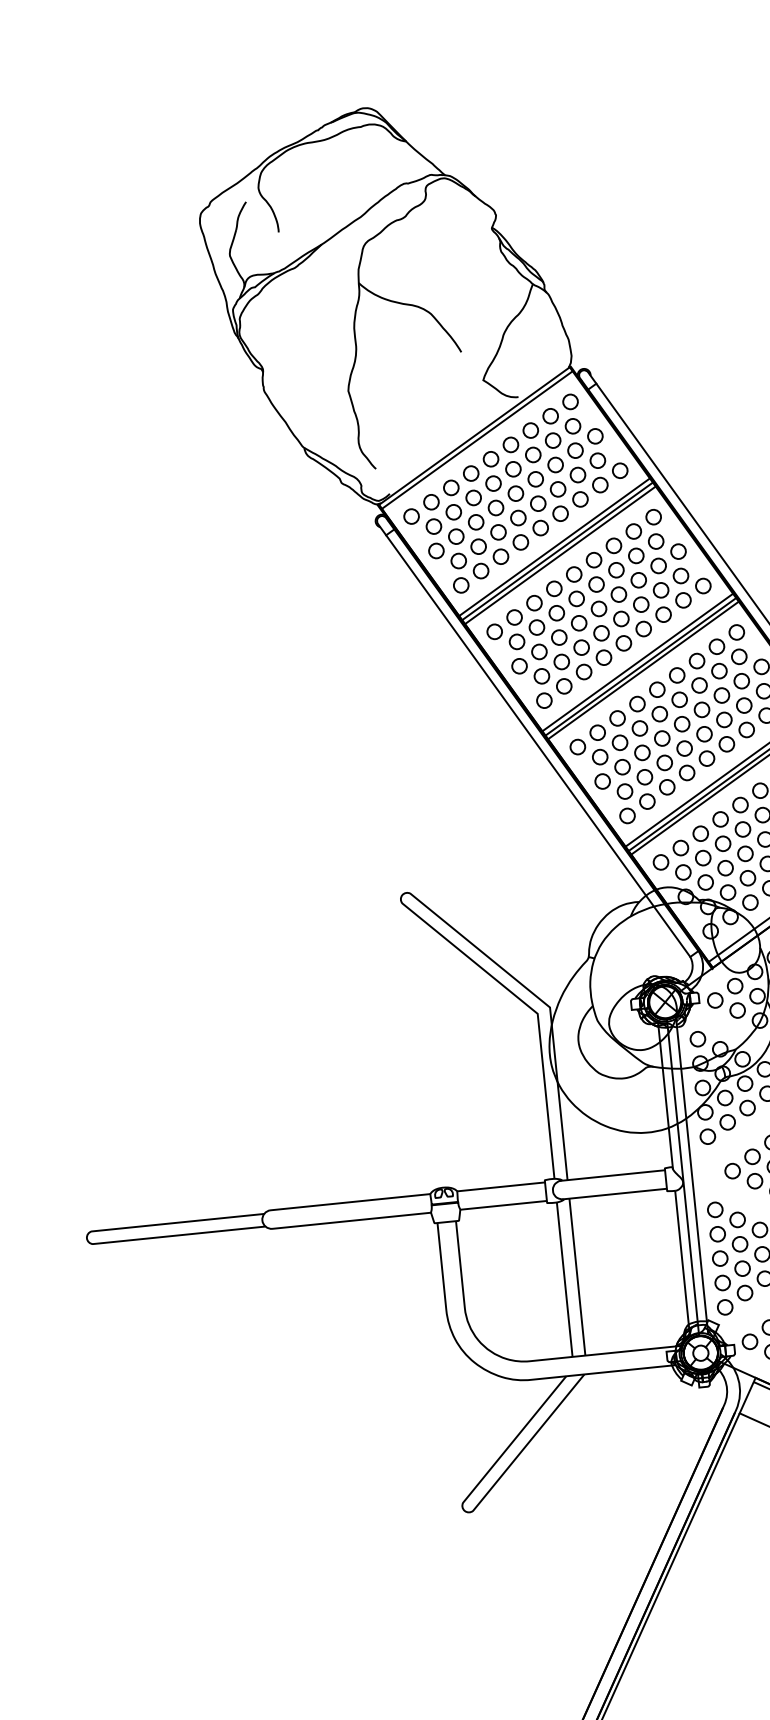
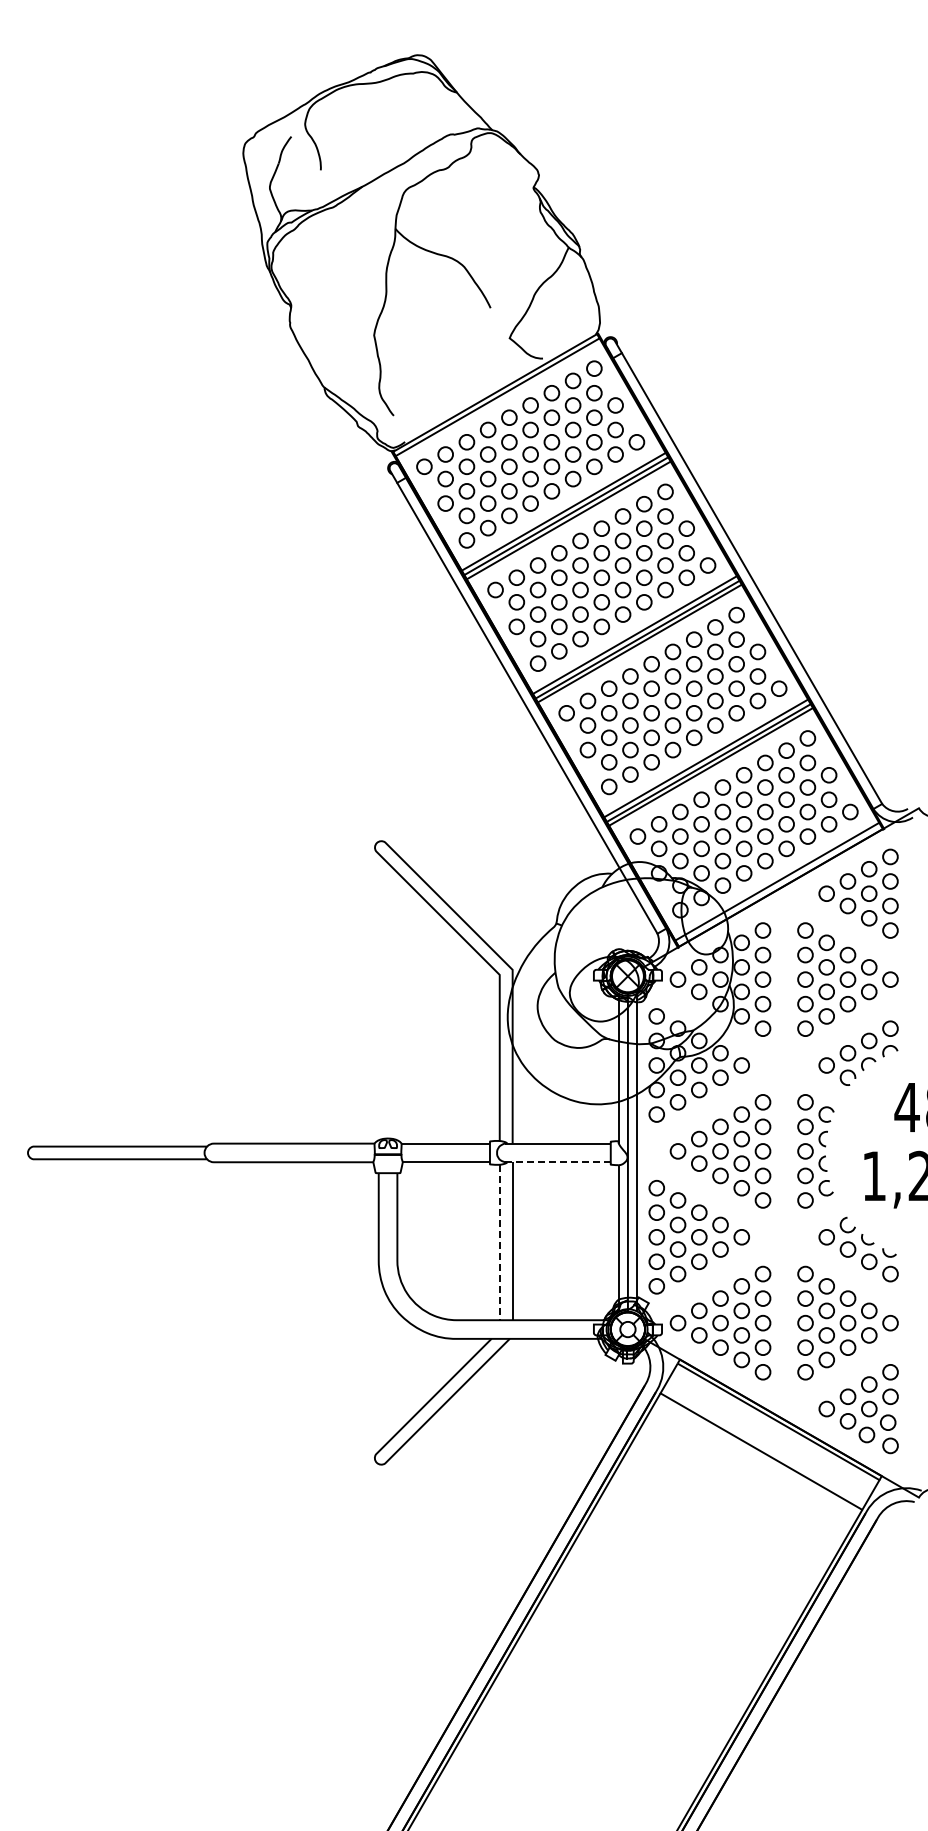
line: (614, 1194) -> (557, 1162), solid -> dashed
line: (564, 1279) -> (499, 1242), solid -> dashed

